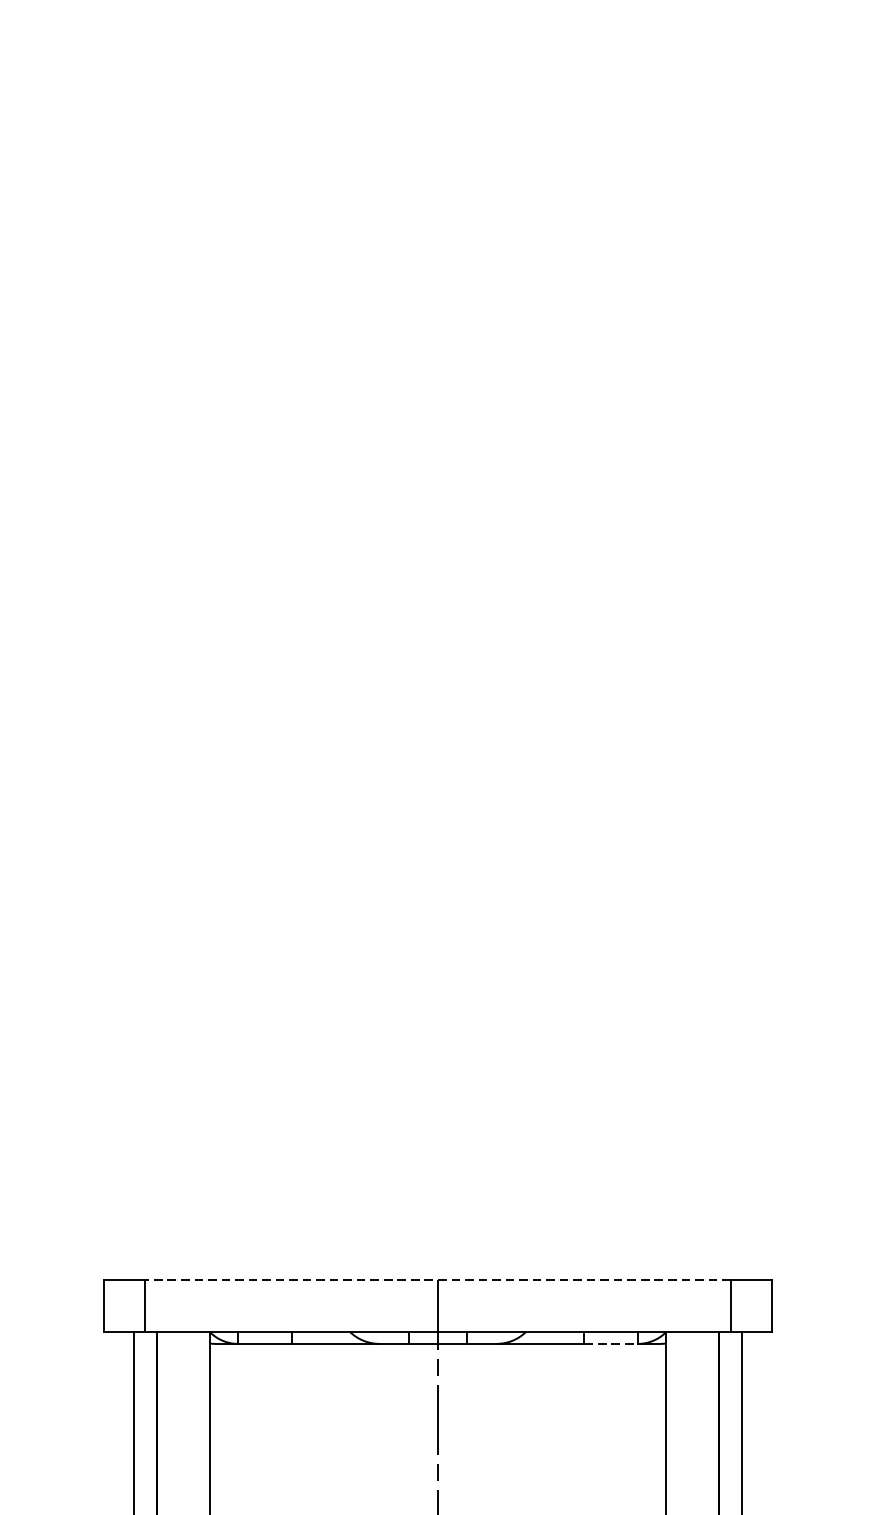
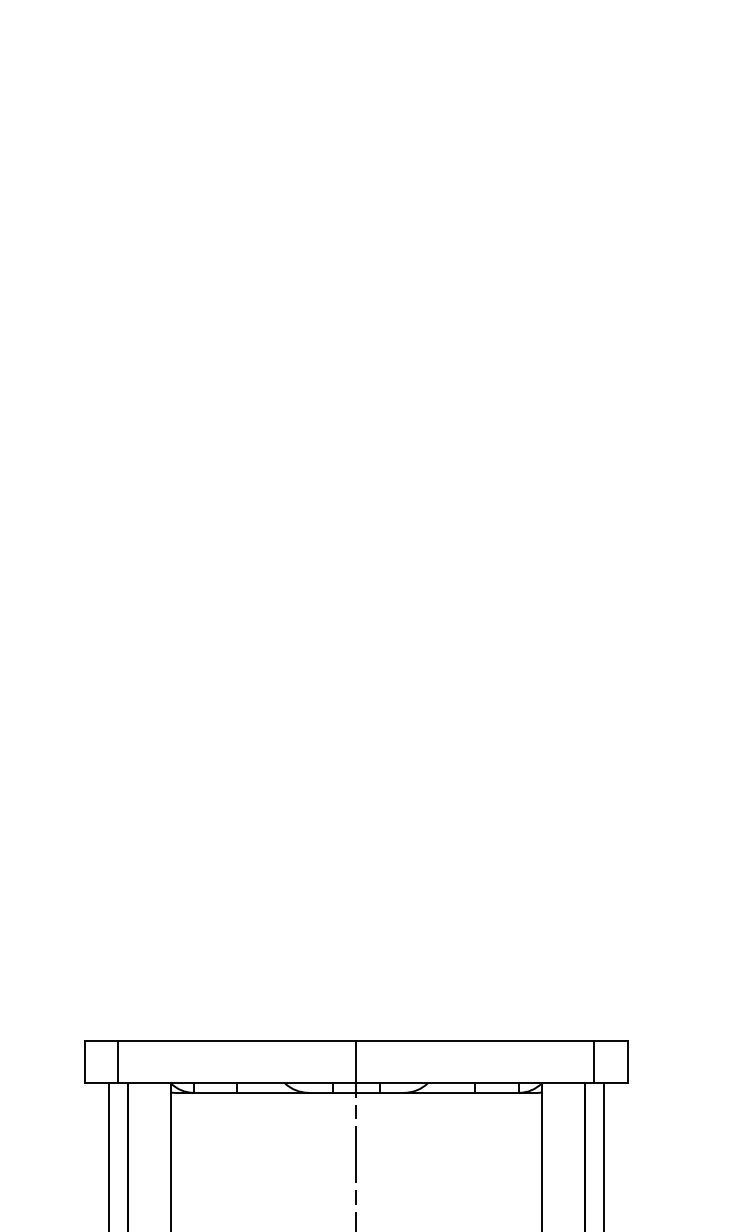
line: (438, 1279) -> (356, 1040), dashed -> solid
line: (611, 1343) -> (497, 1092), dashed -> solid

